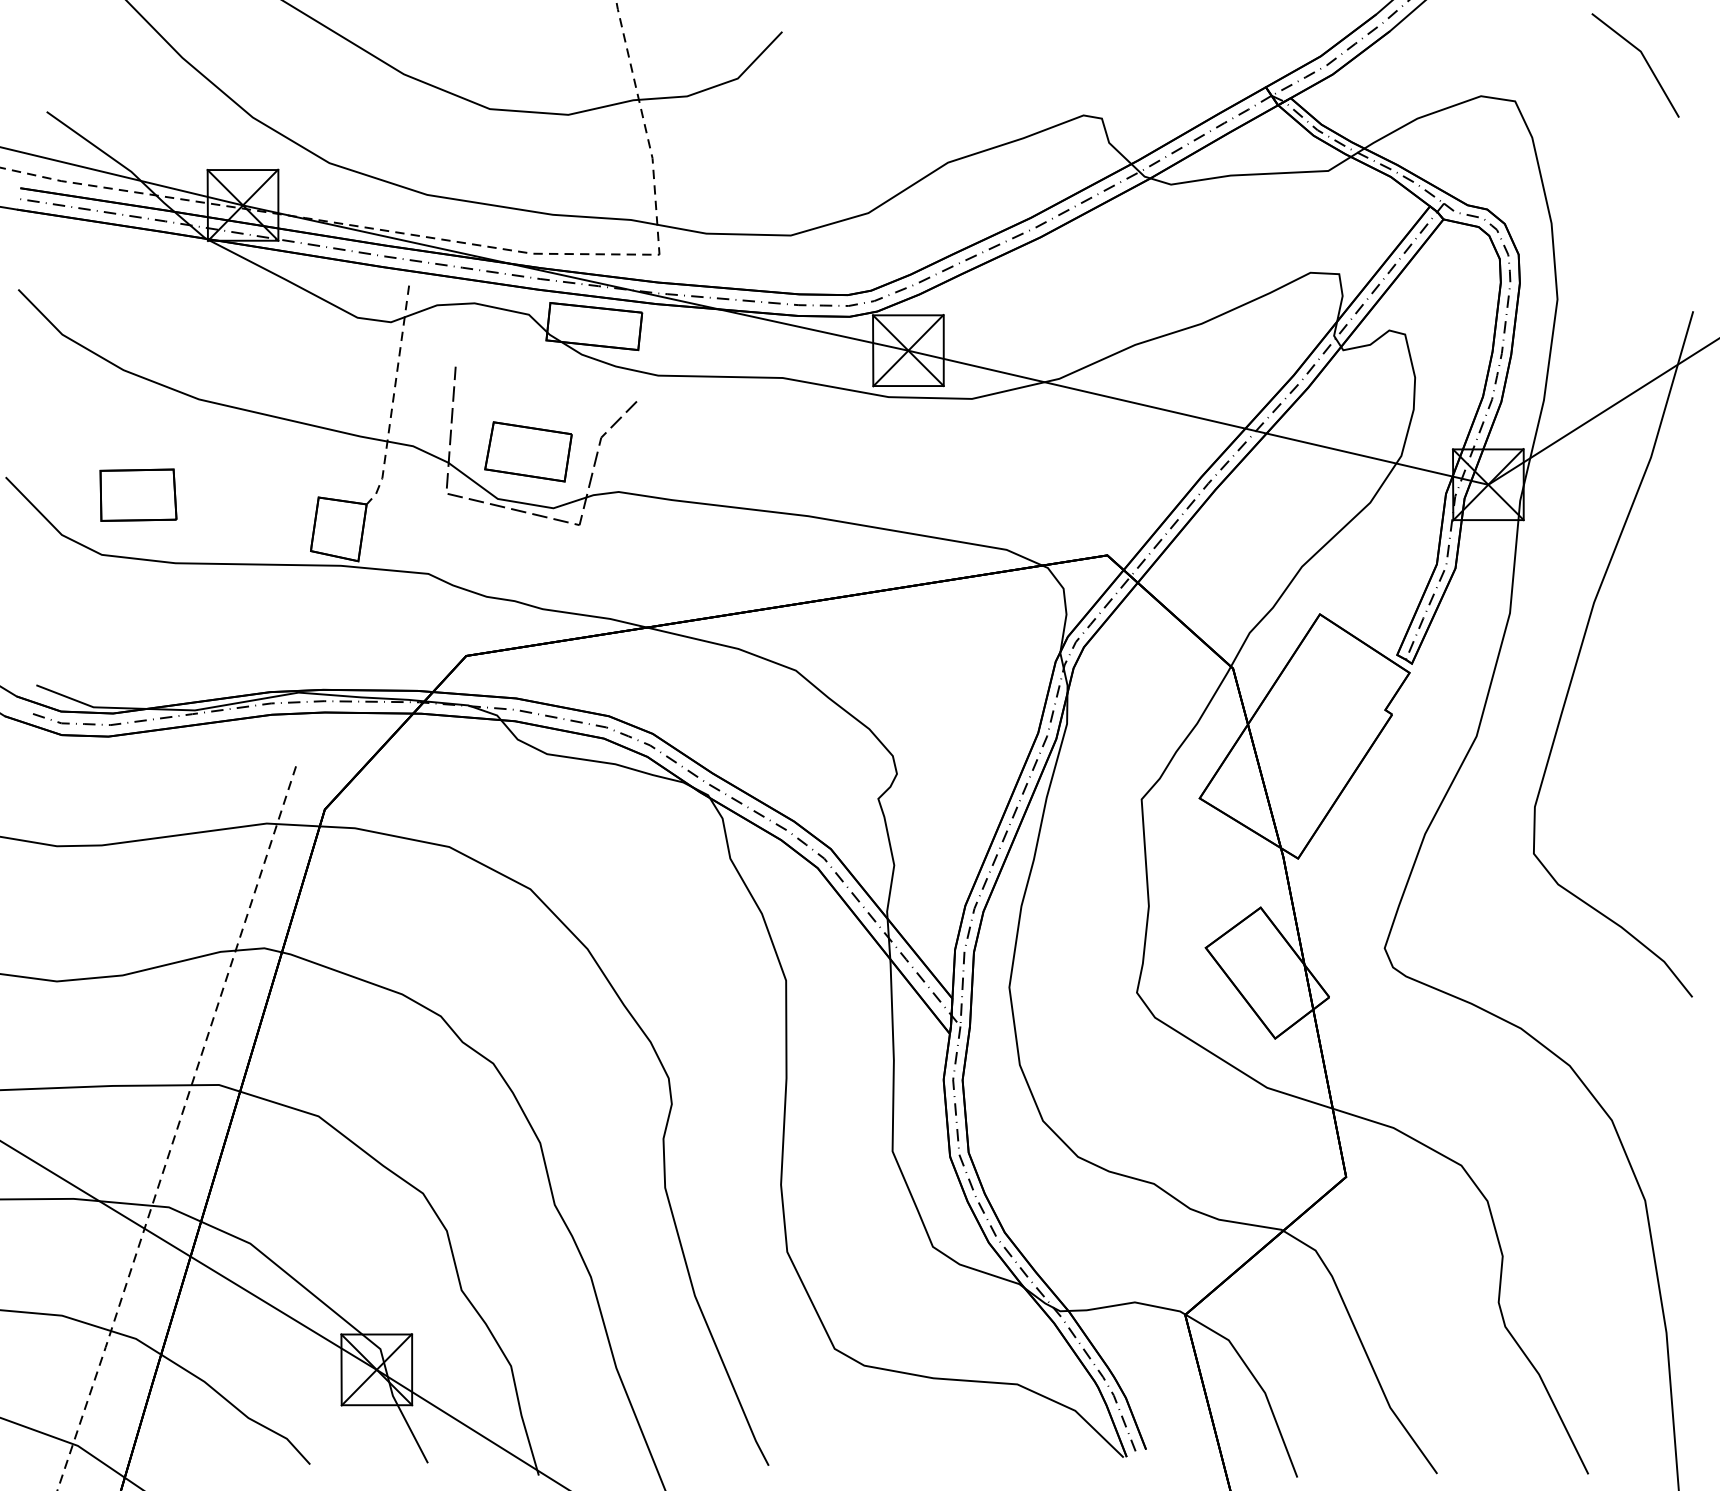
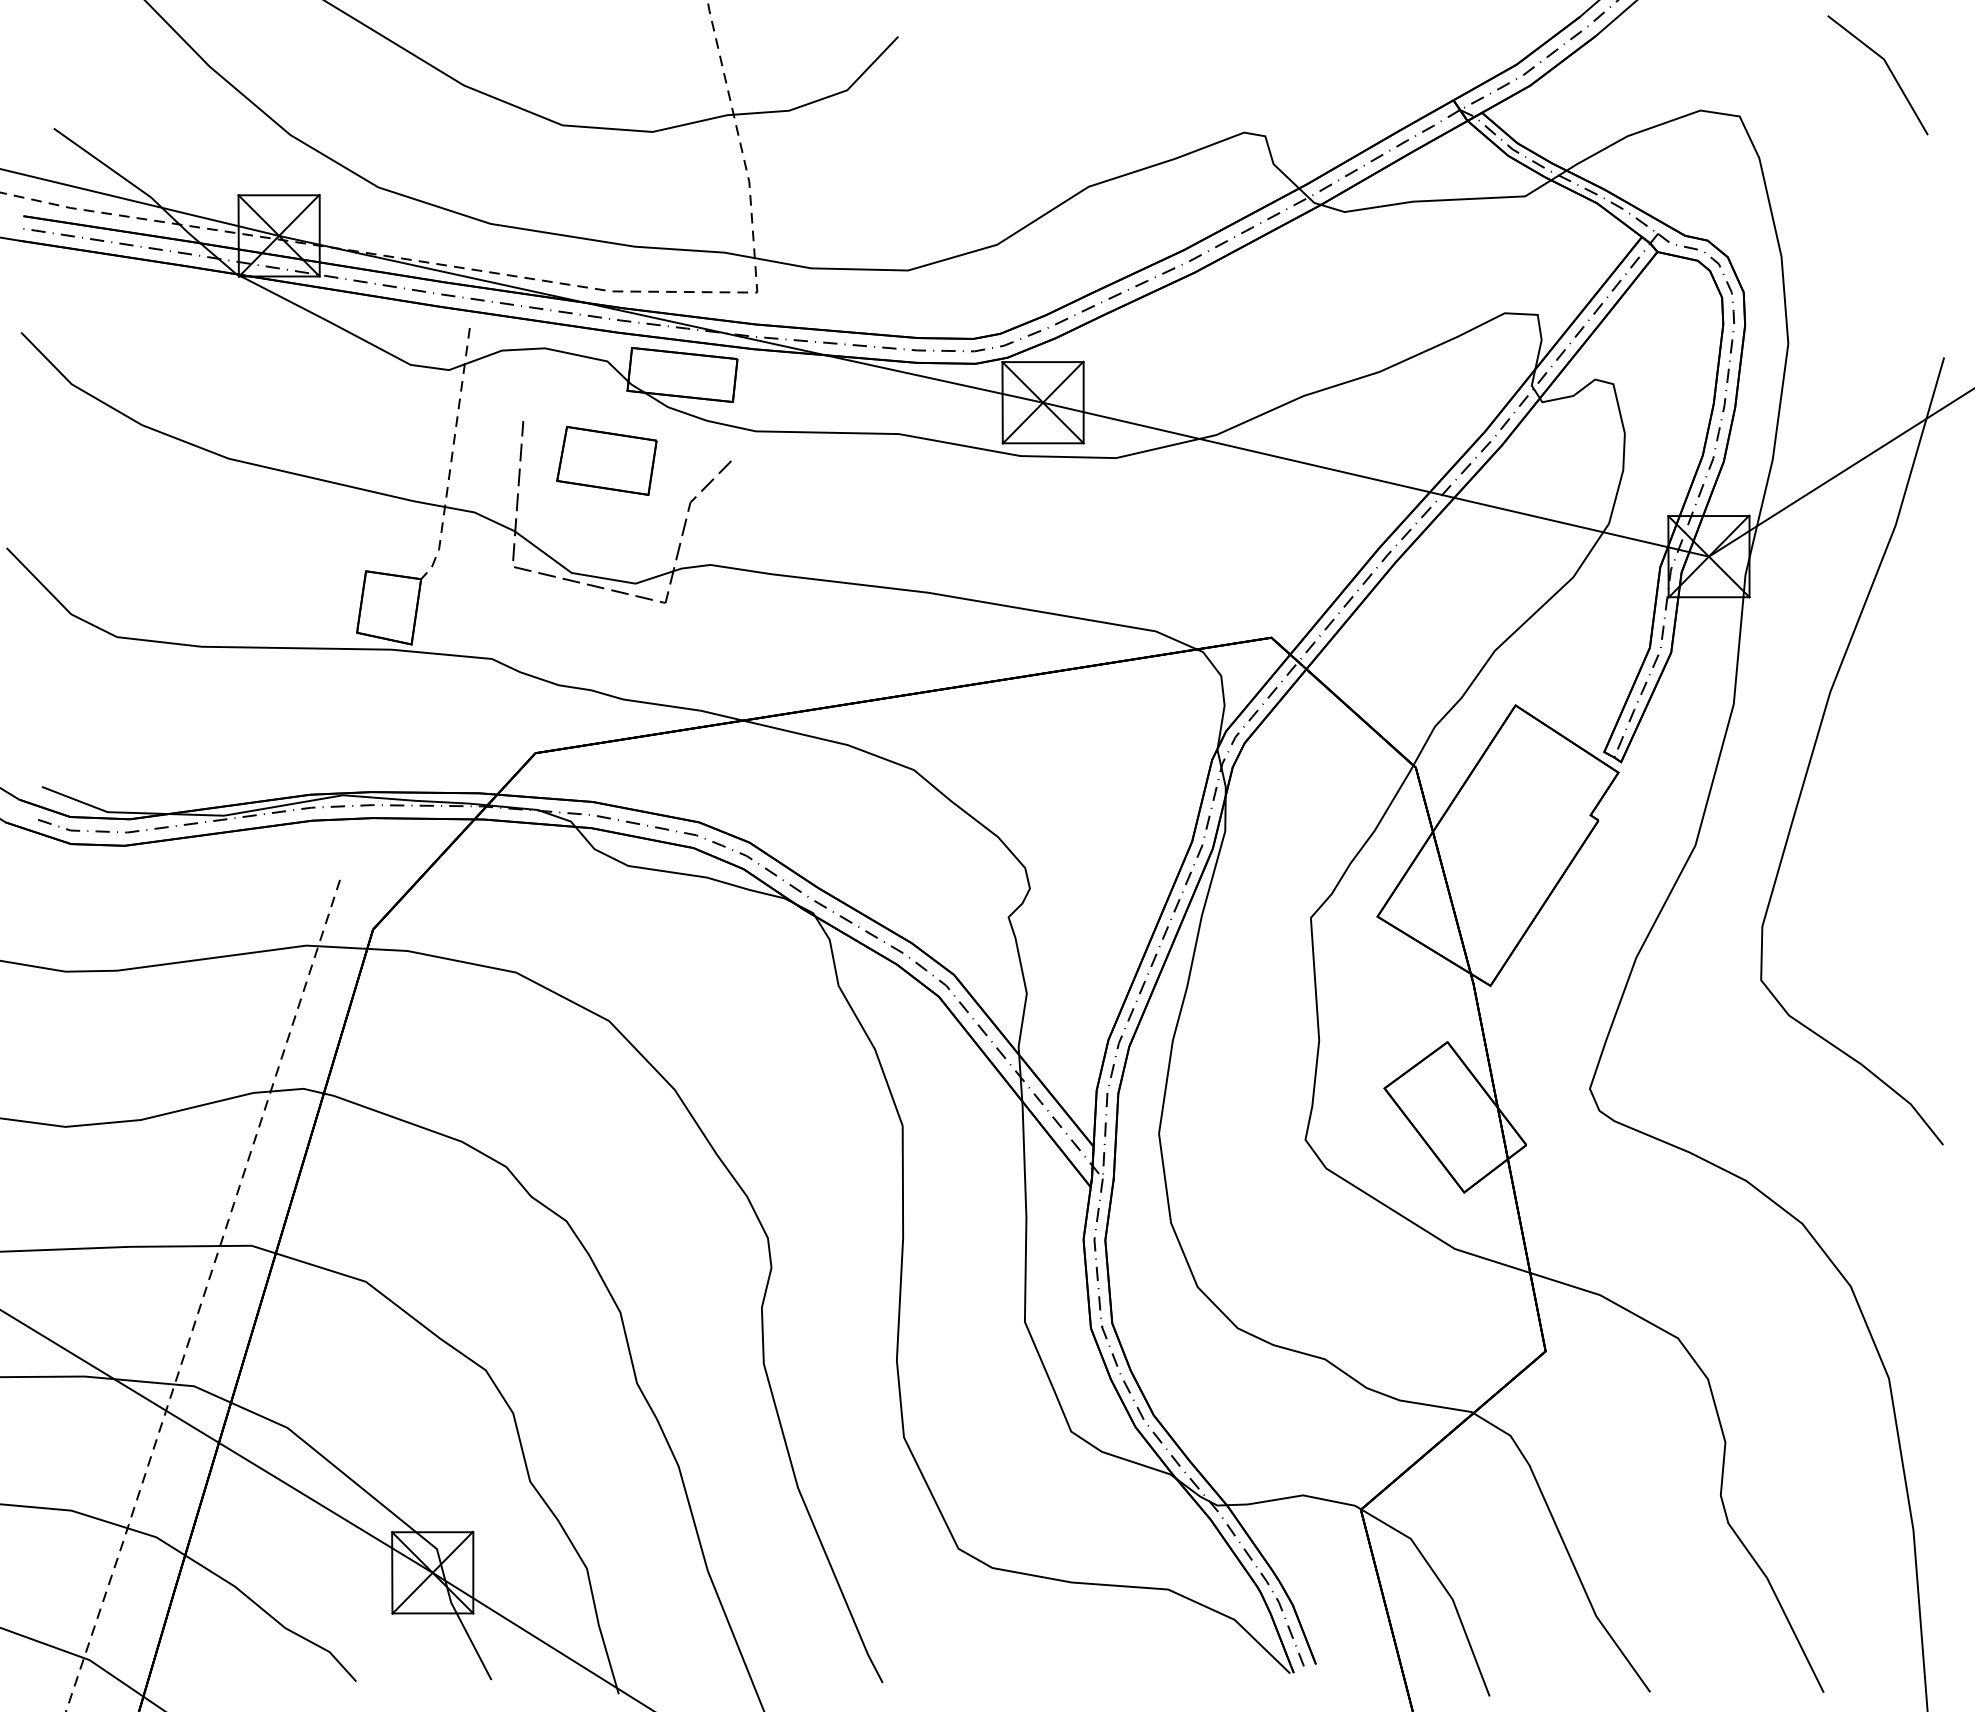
part: (528, 451) -> (606, 460), moved
part: (137, 495) -> (158, 568), removed

